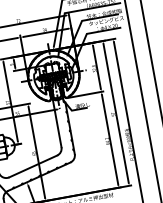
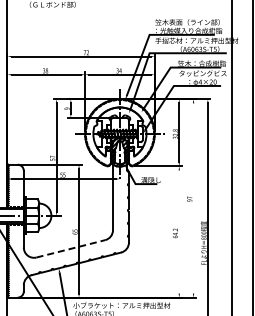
line: (116, 113) -> (193, 198), removed
line: (110, 139) -> (179, 231), removed
line: (33, 166) -> (71, 248), solid -> dashed

